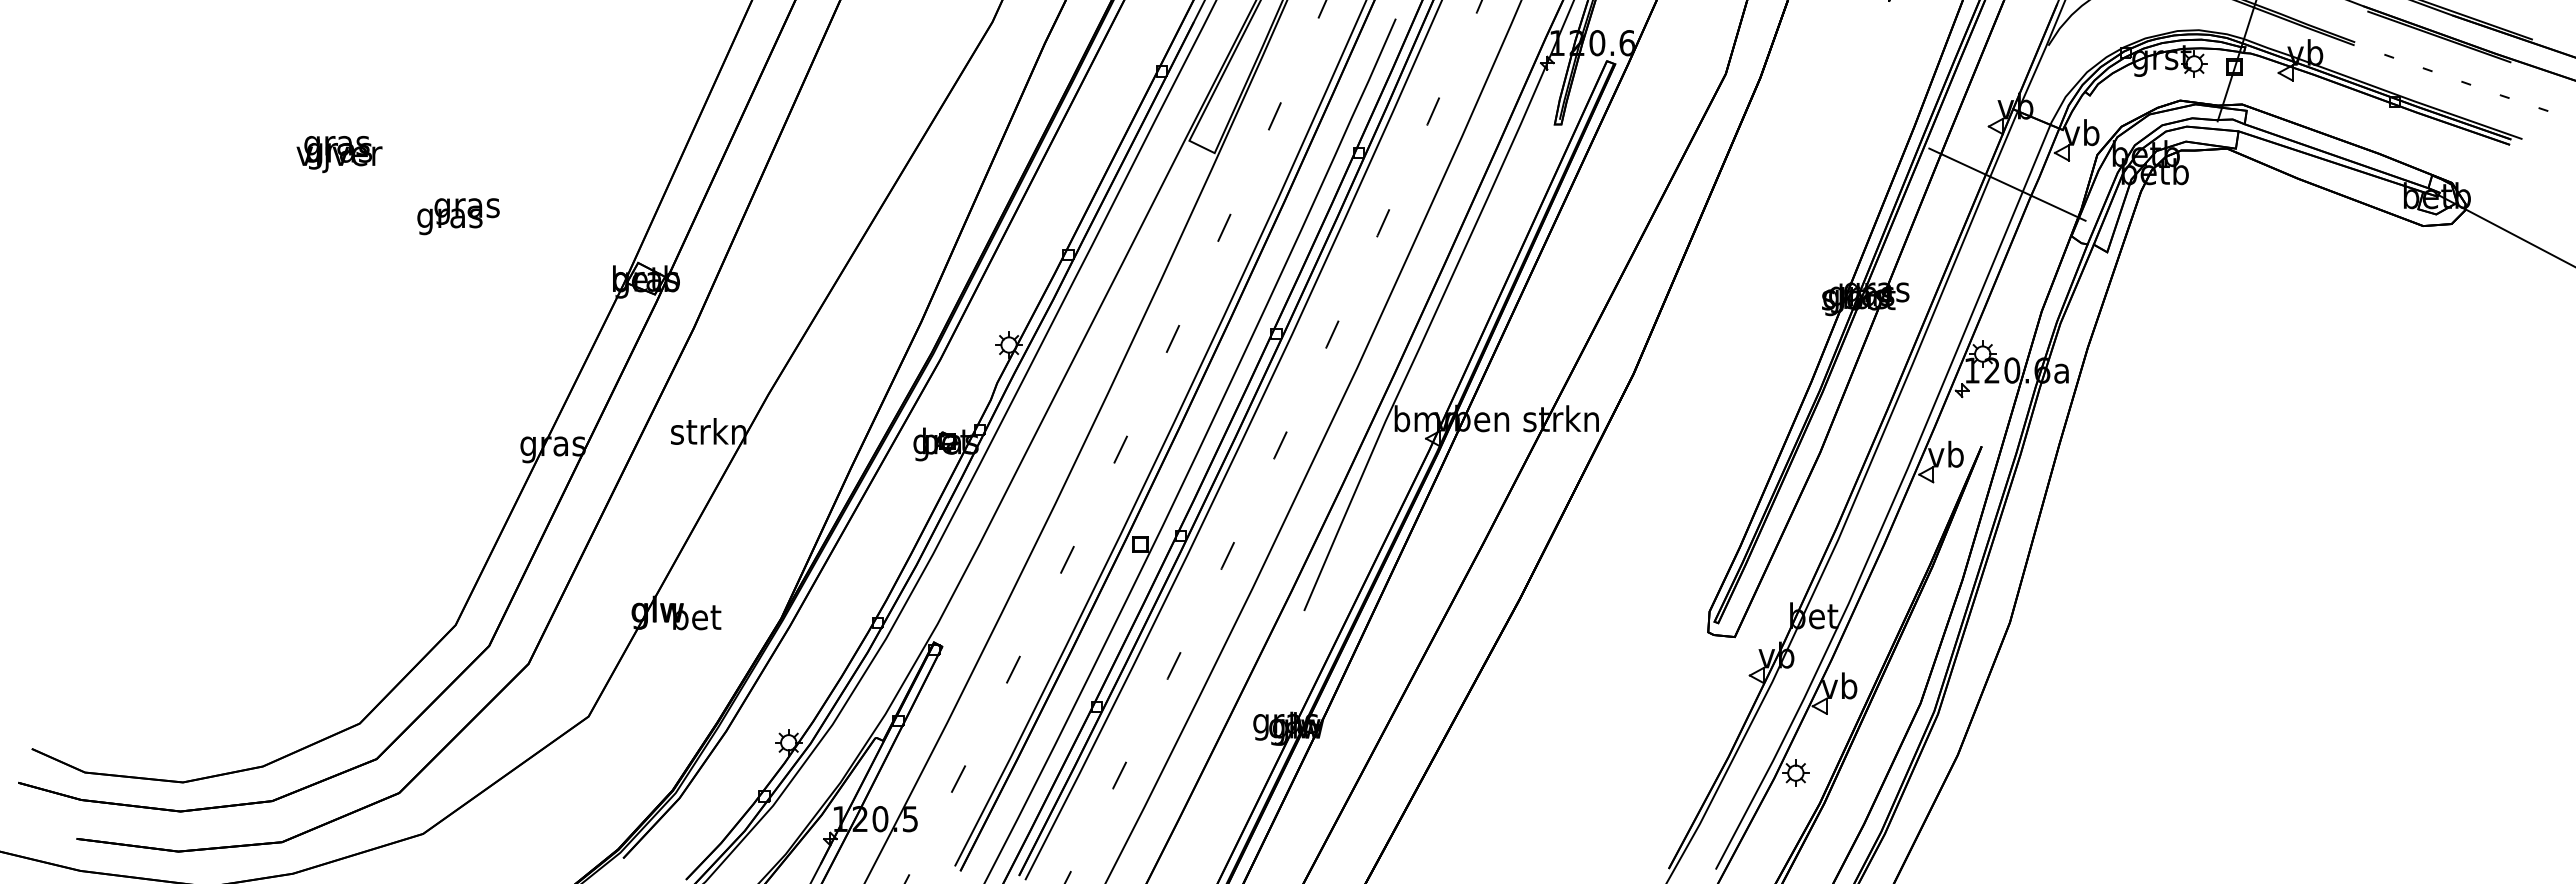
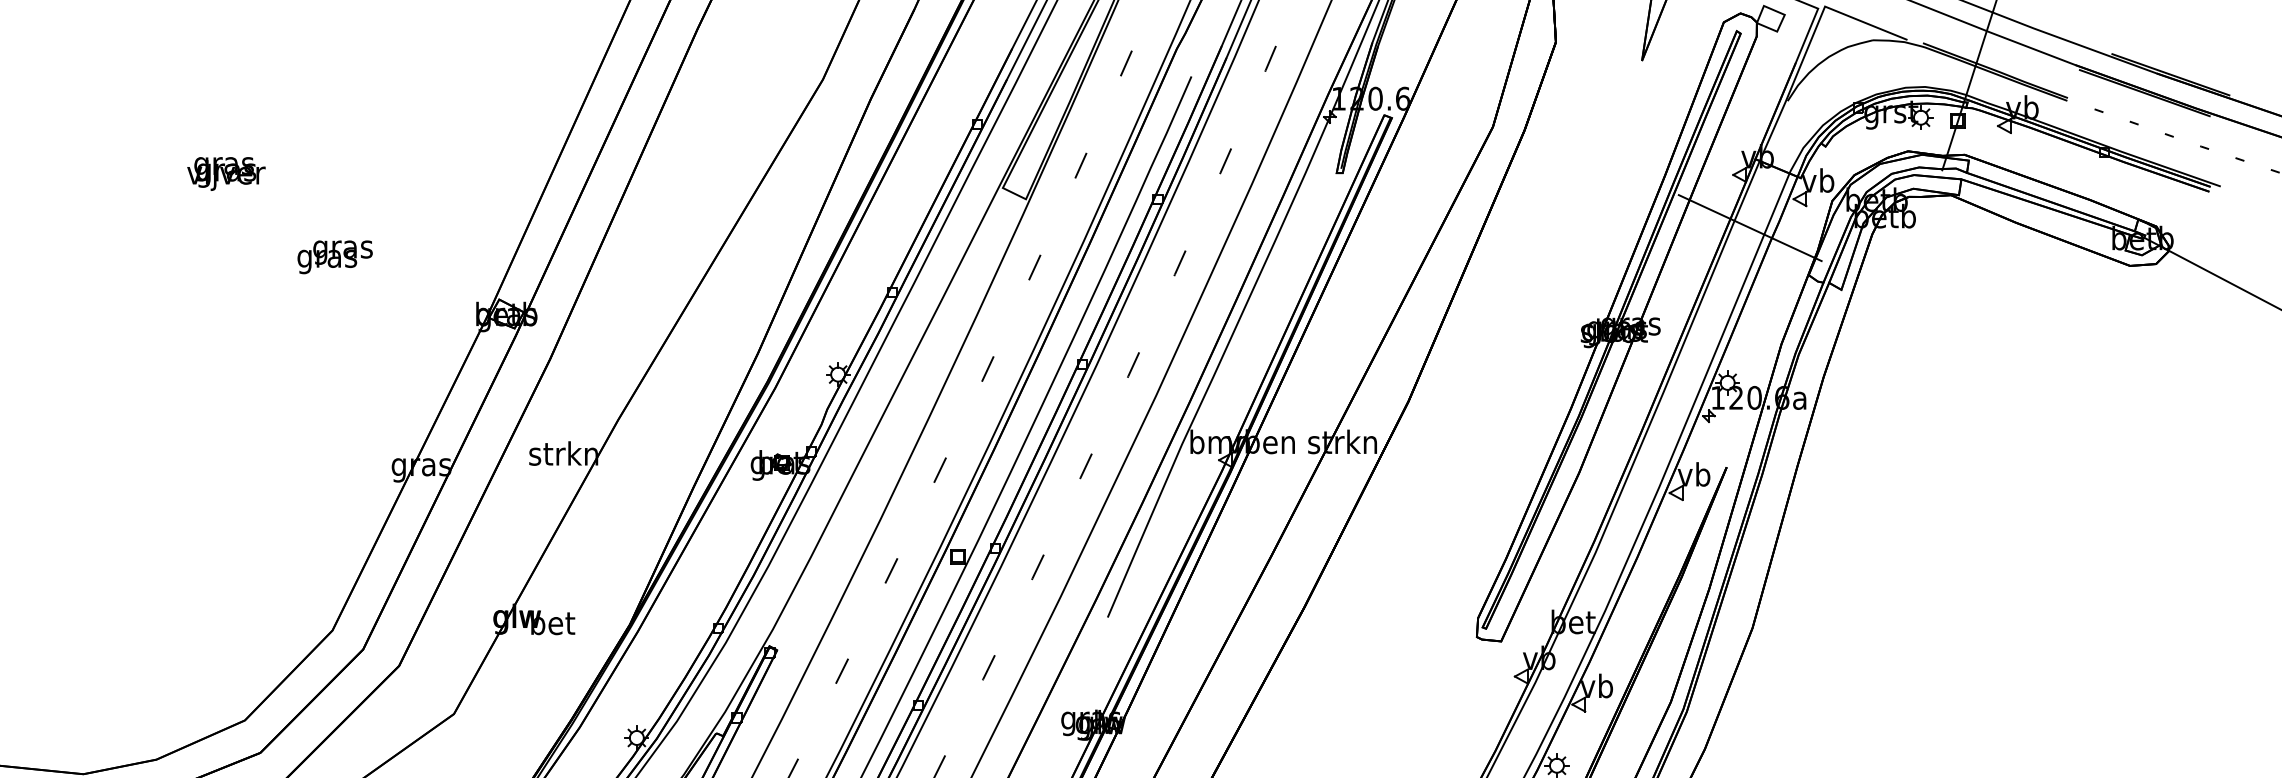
text: (339, 154) -> (226, 174), moved

